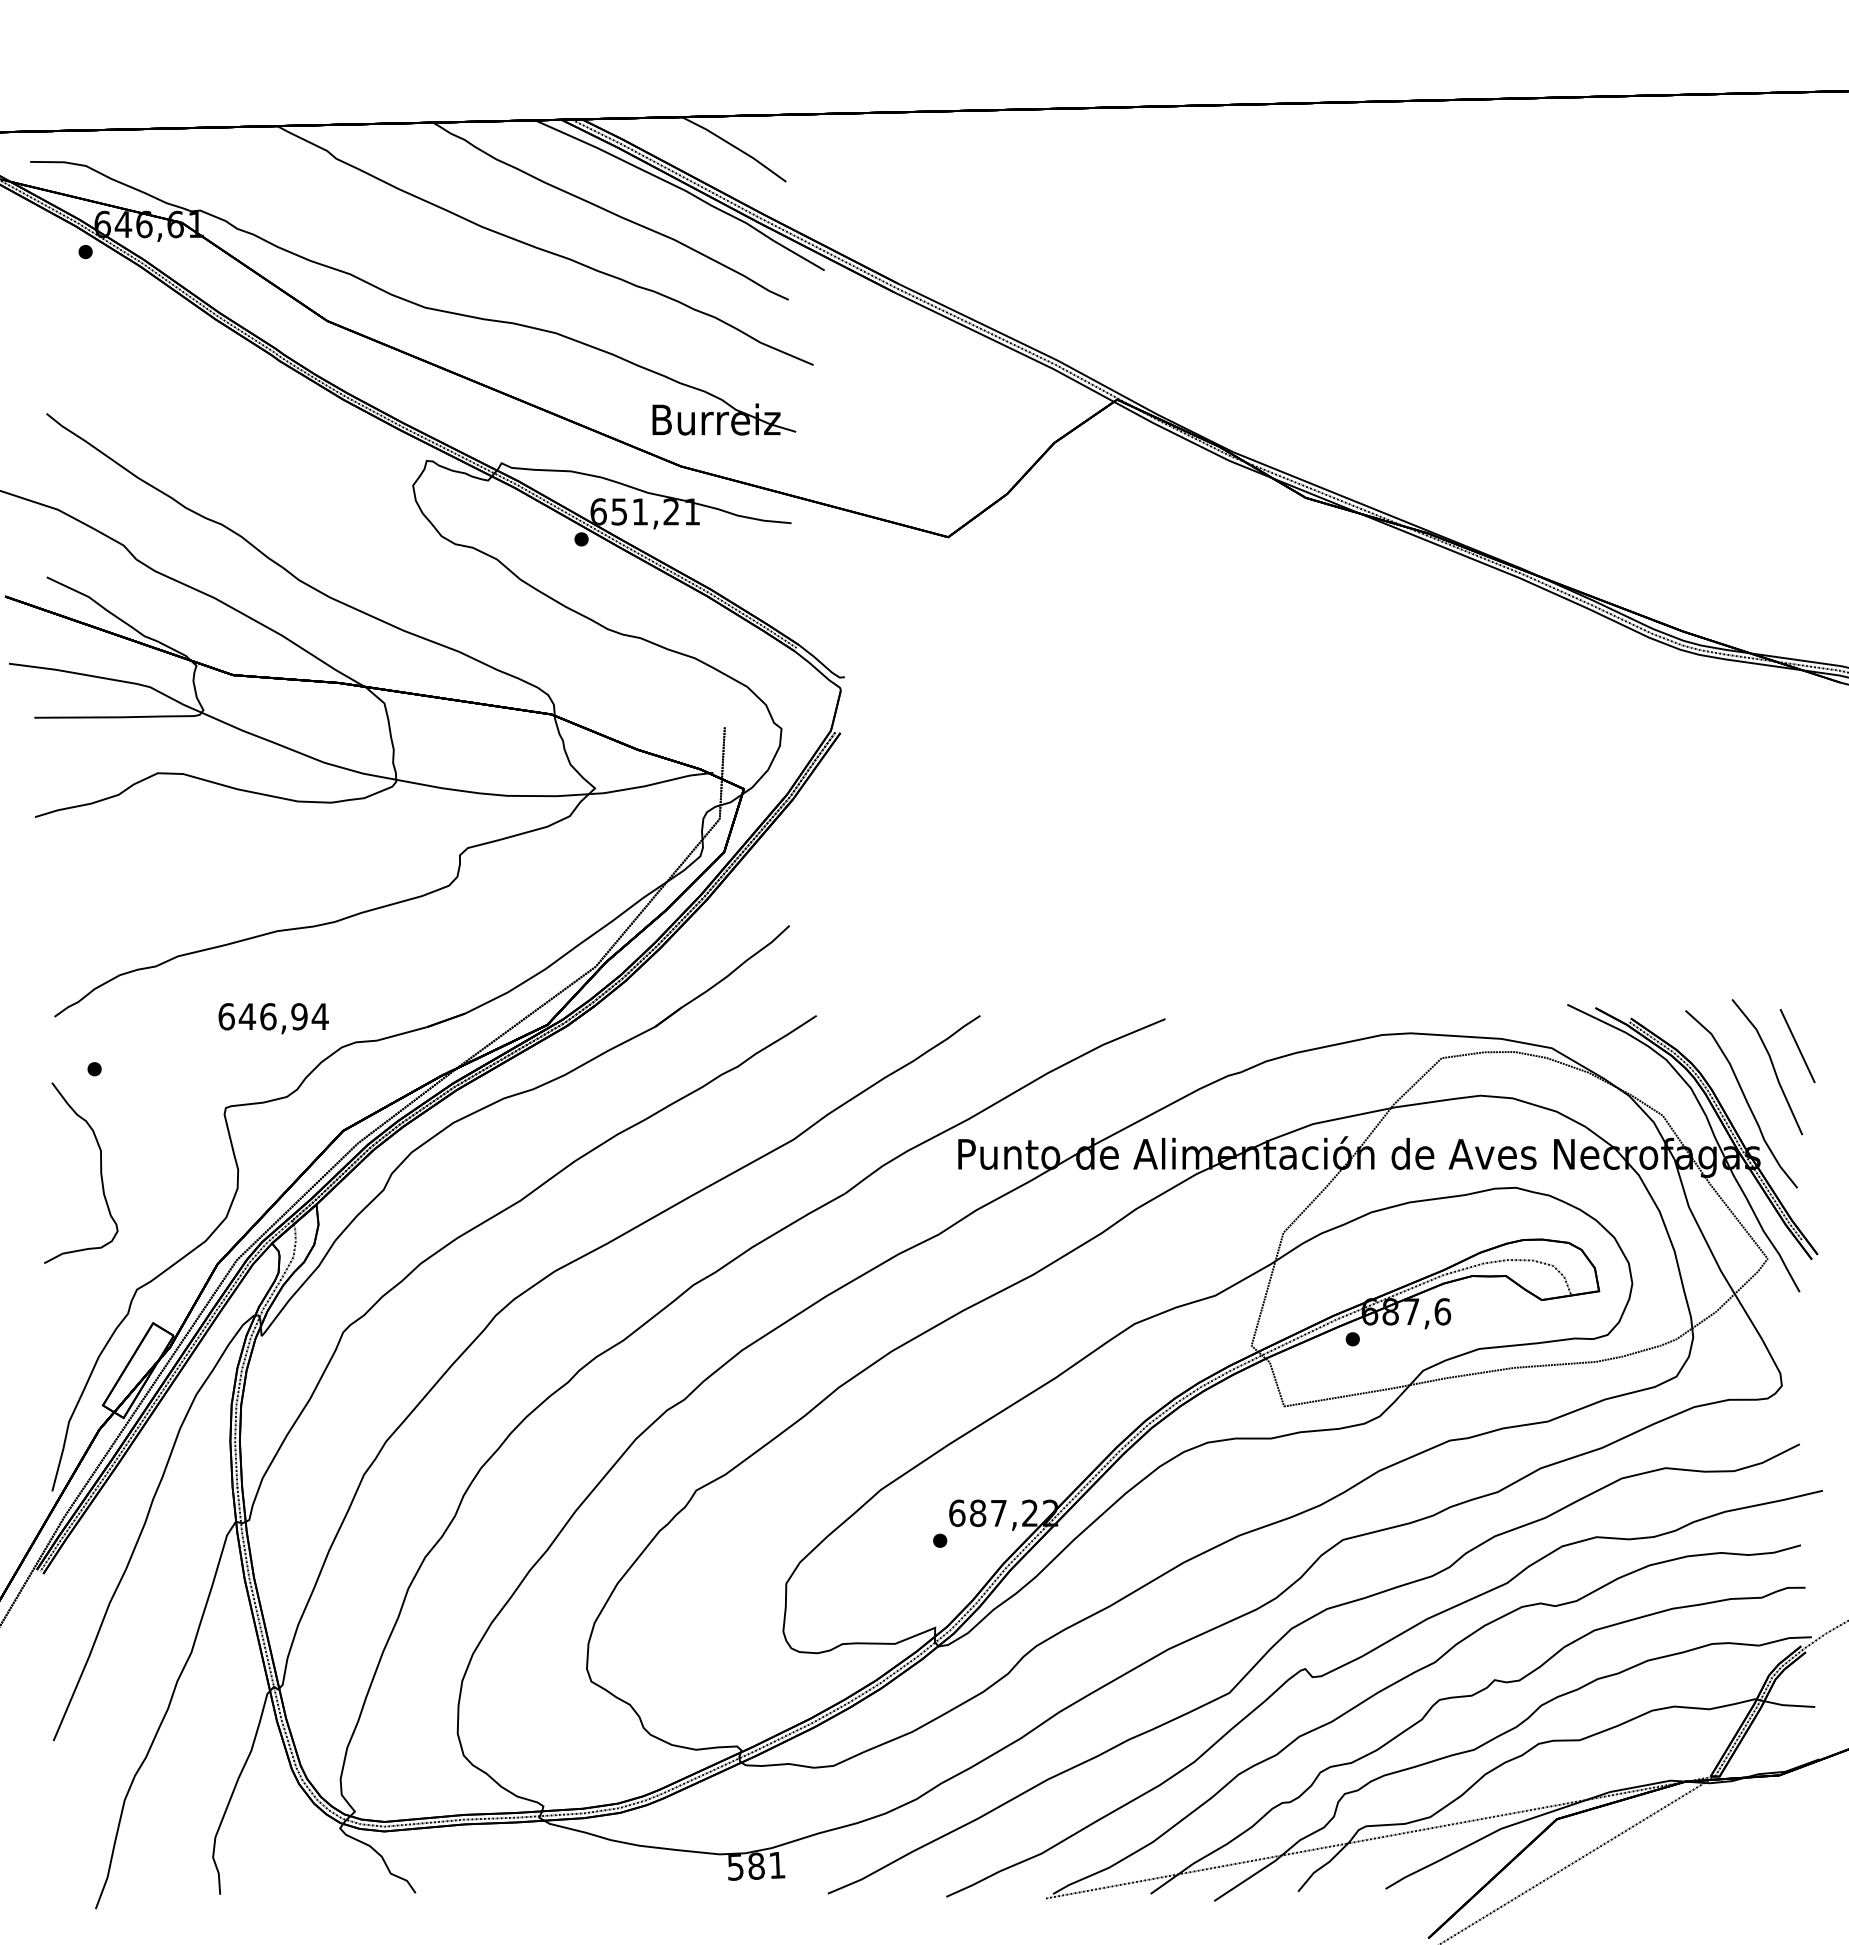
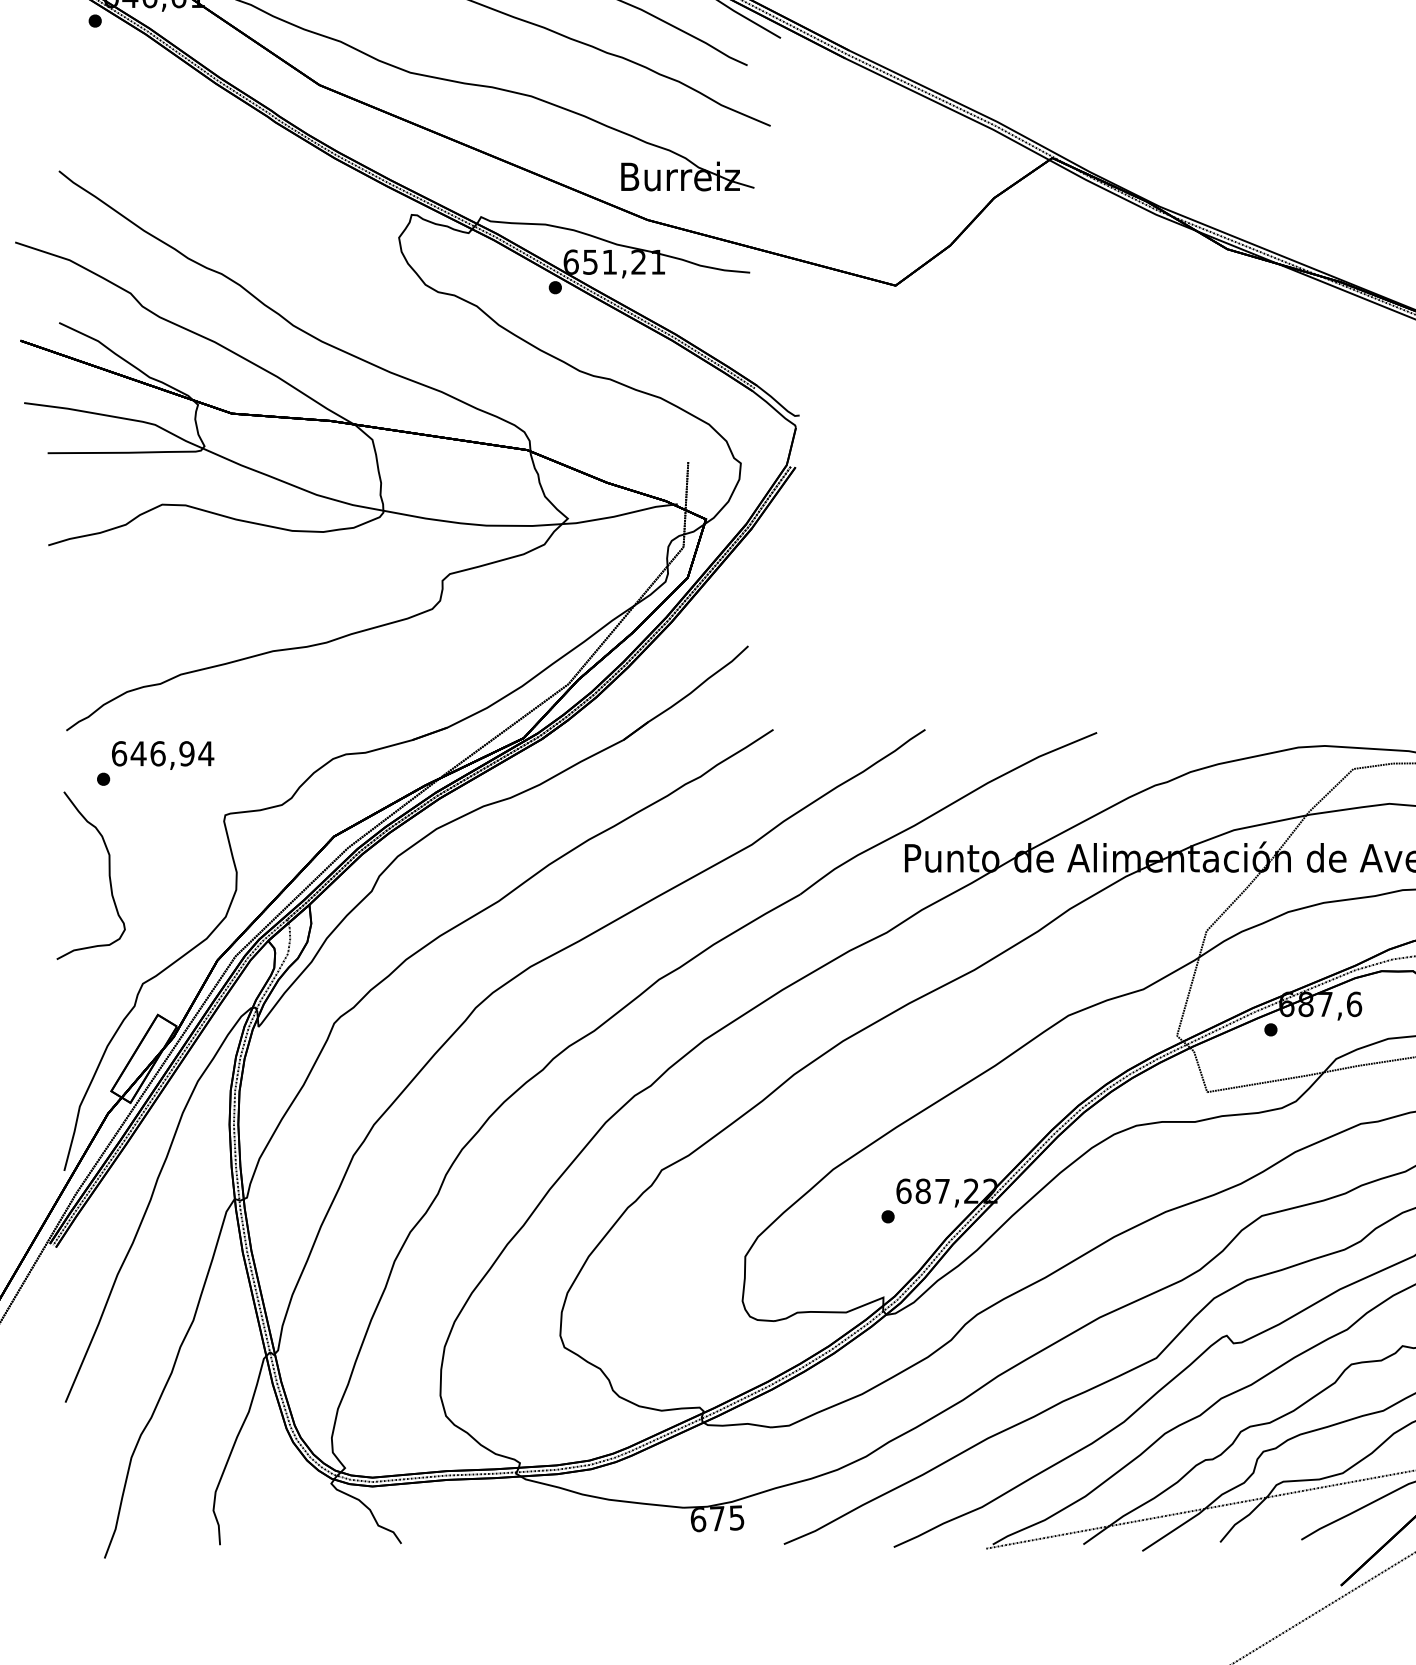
text: (273, 1018) -> (162, 755), moved
text: (756, 1865) -> (717, 1518), 581 -> 675

